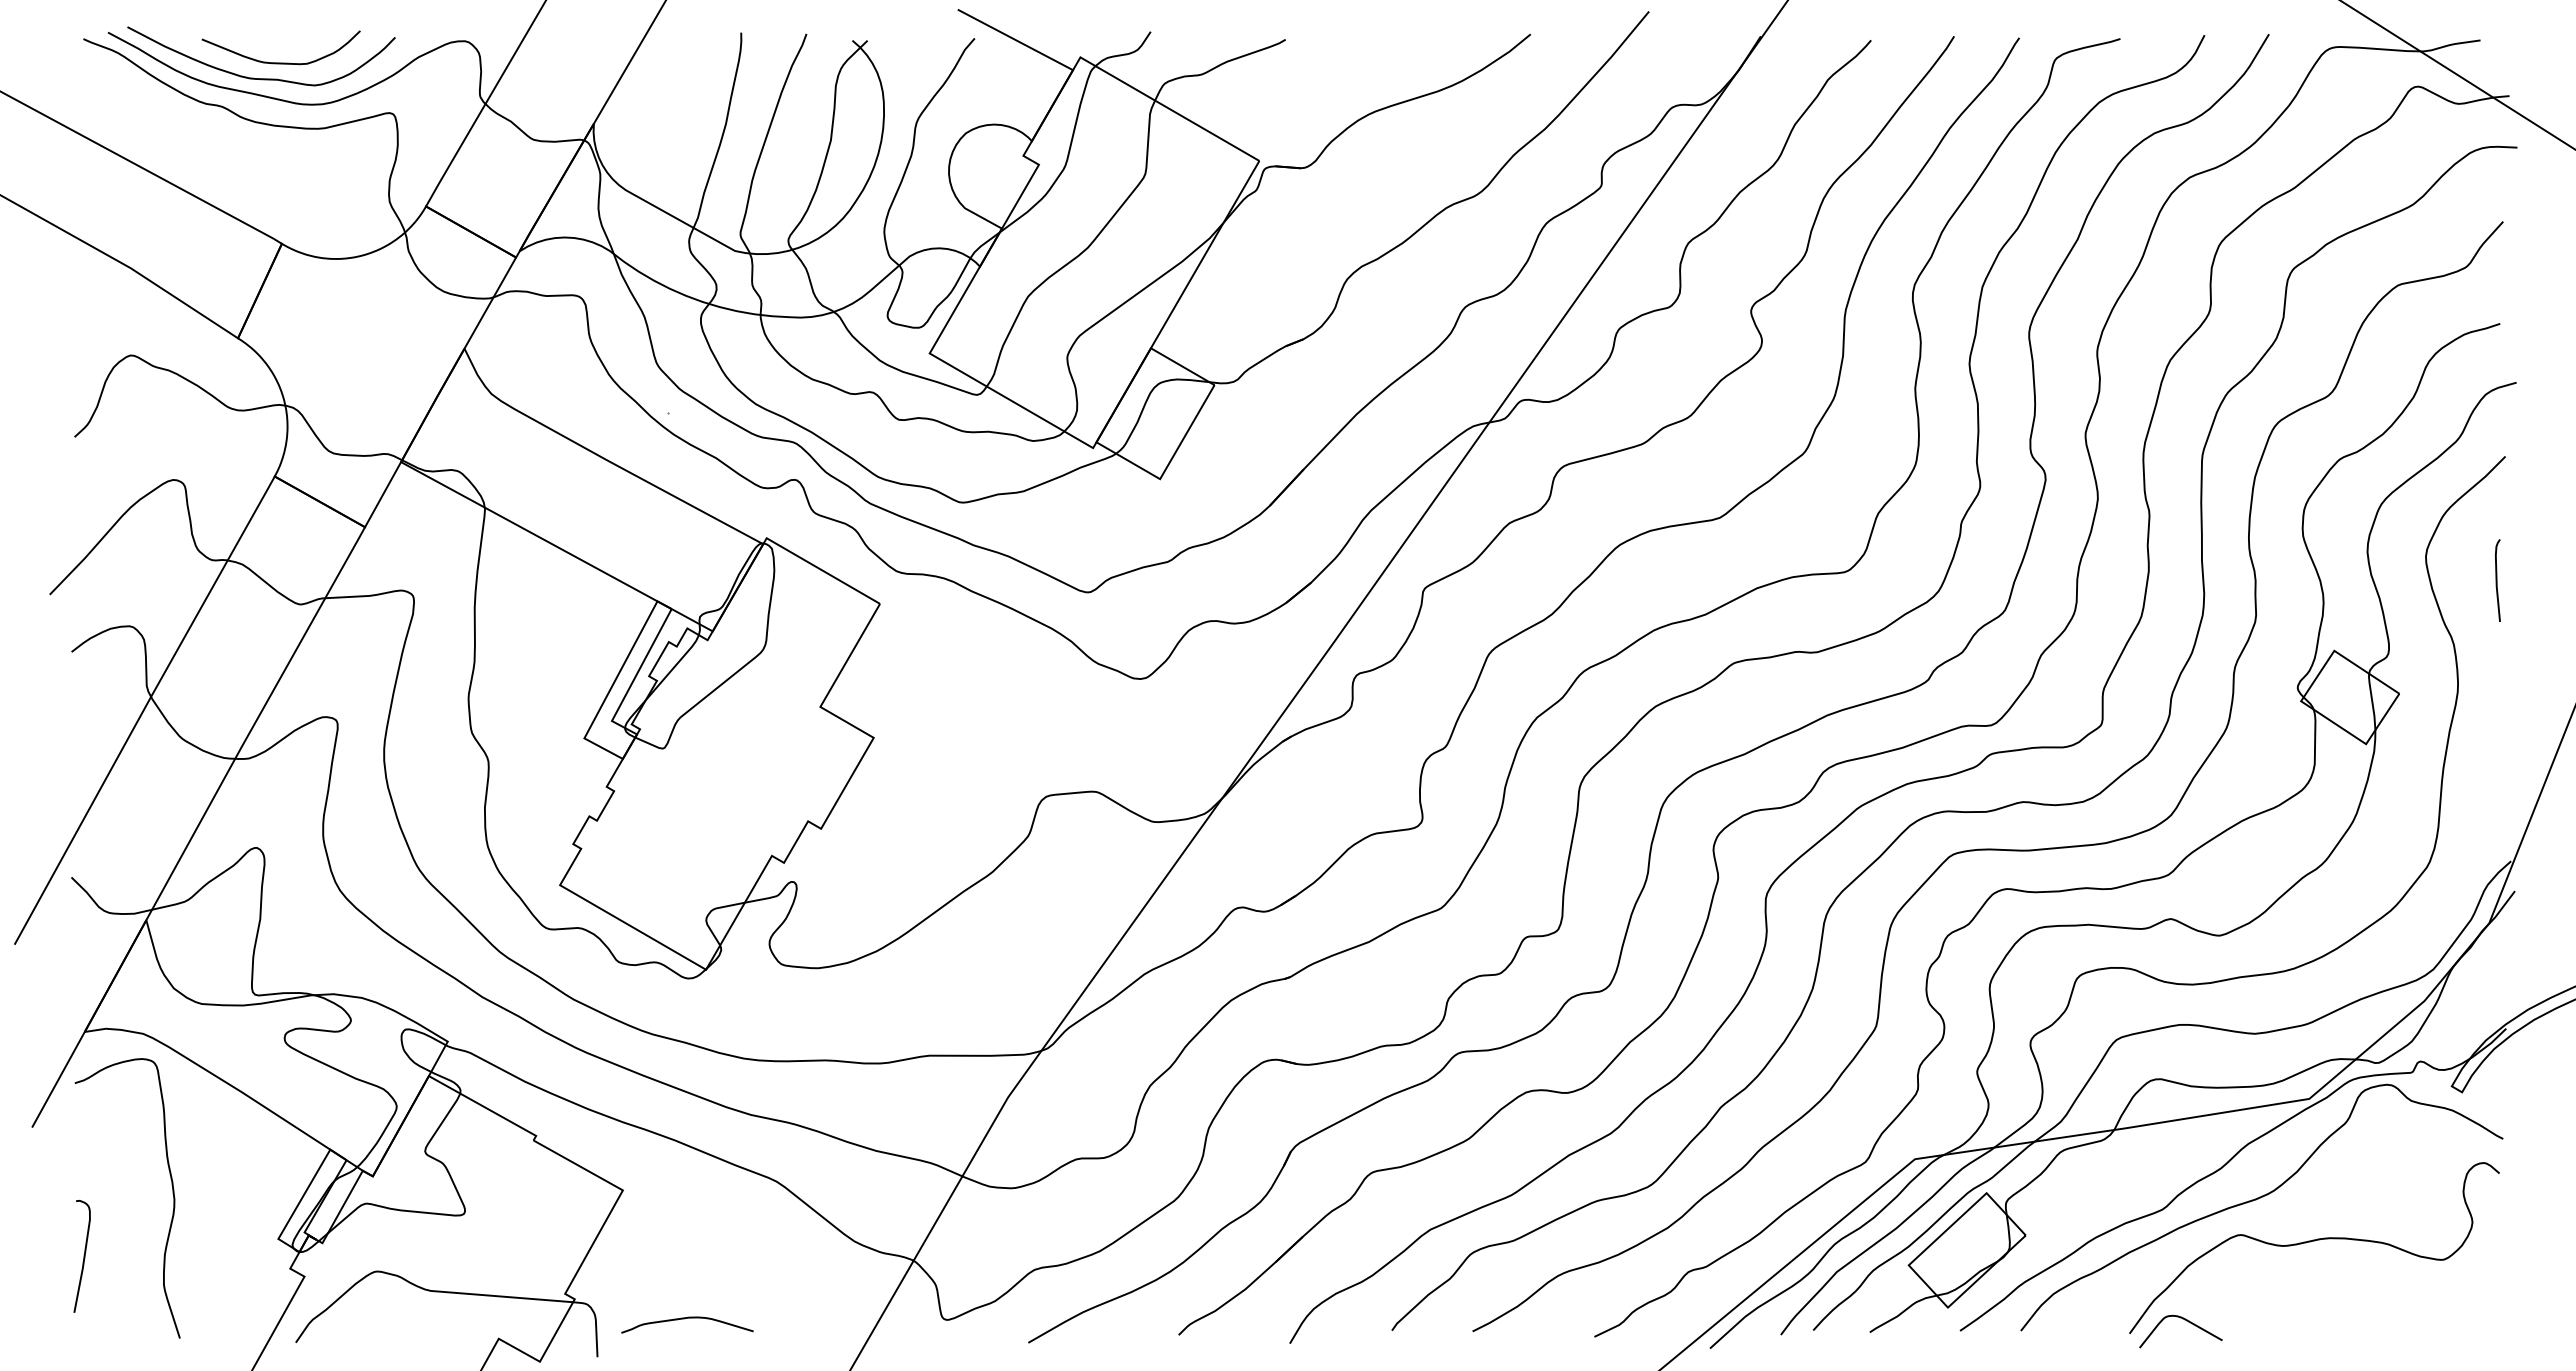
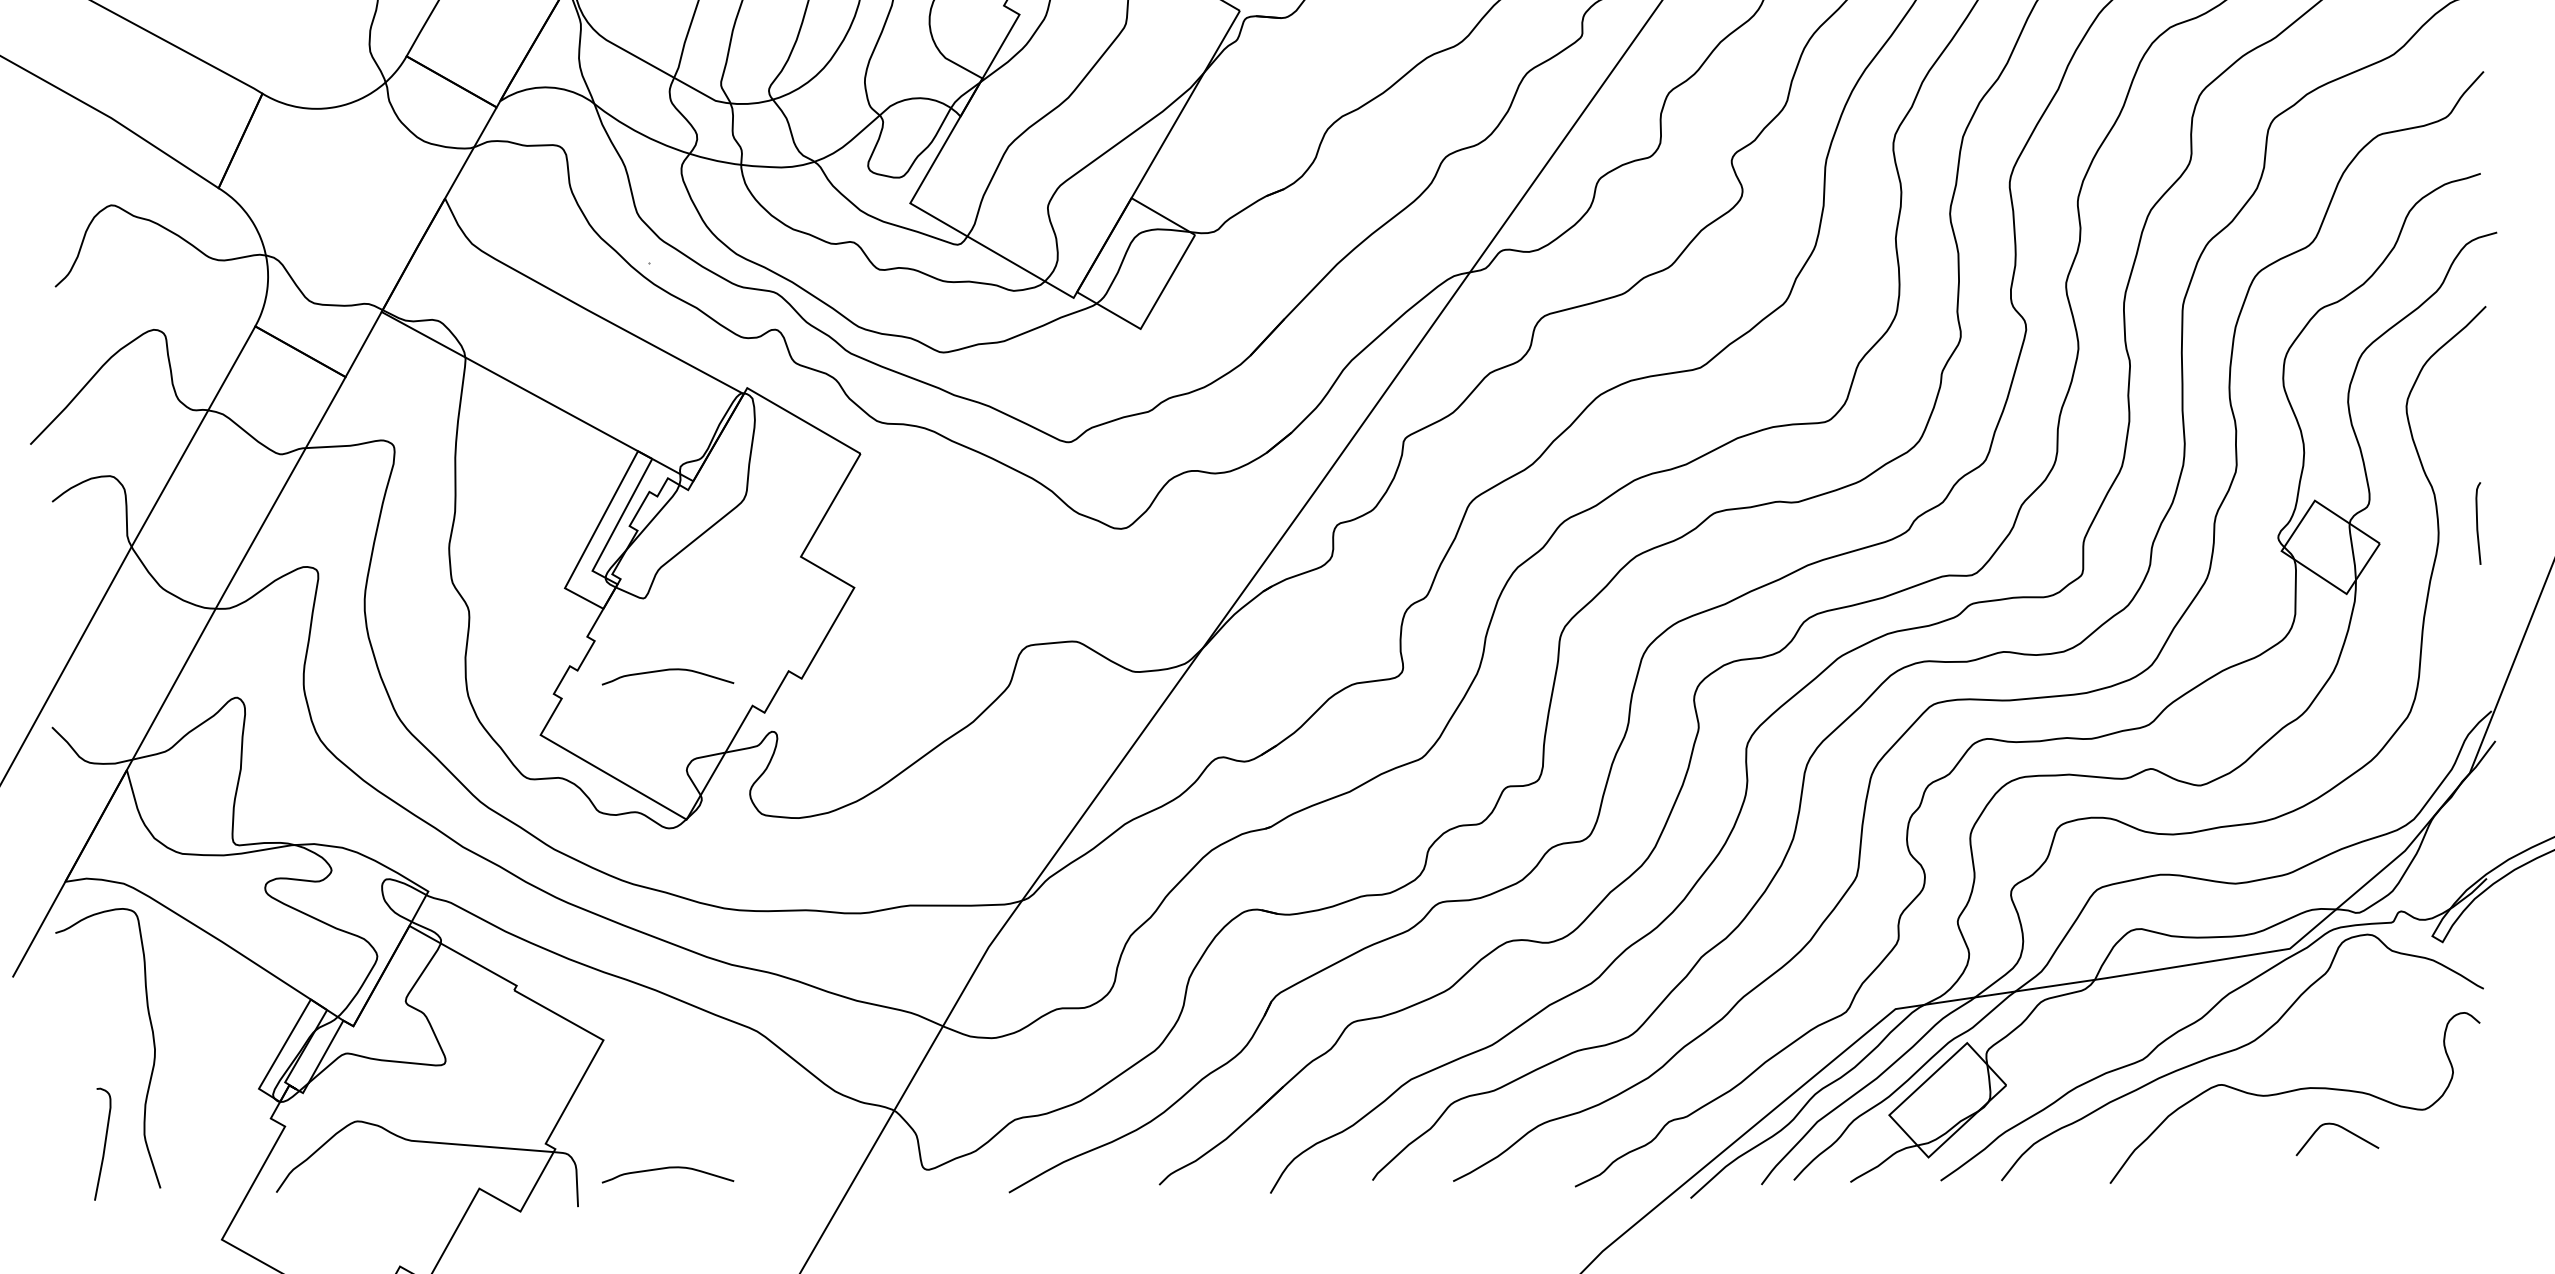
curve: (2497, 580) -> (2478, 523), moved
curve: (684, 821) -> (665, 671), added
curve: (83, 1256) -> (104, 1144), moved
curve: (2186, 1321) -> (2343, 1129), moved

